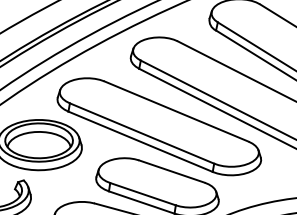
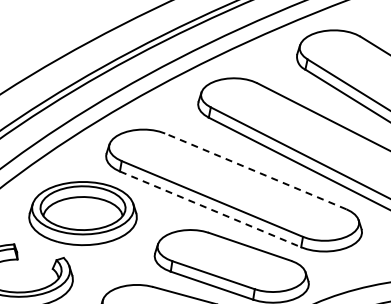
line: (176, 111) -> (255, 171), solid -> dashed
line: (141, 141) -> (211, 209), solid -> dashed

